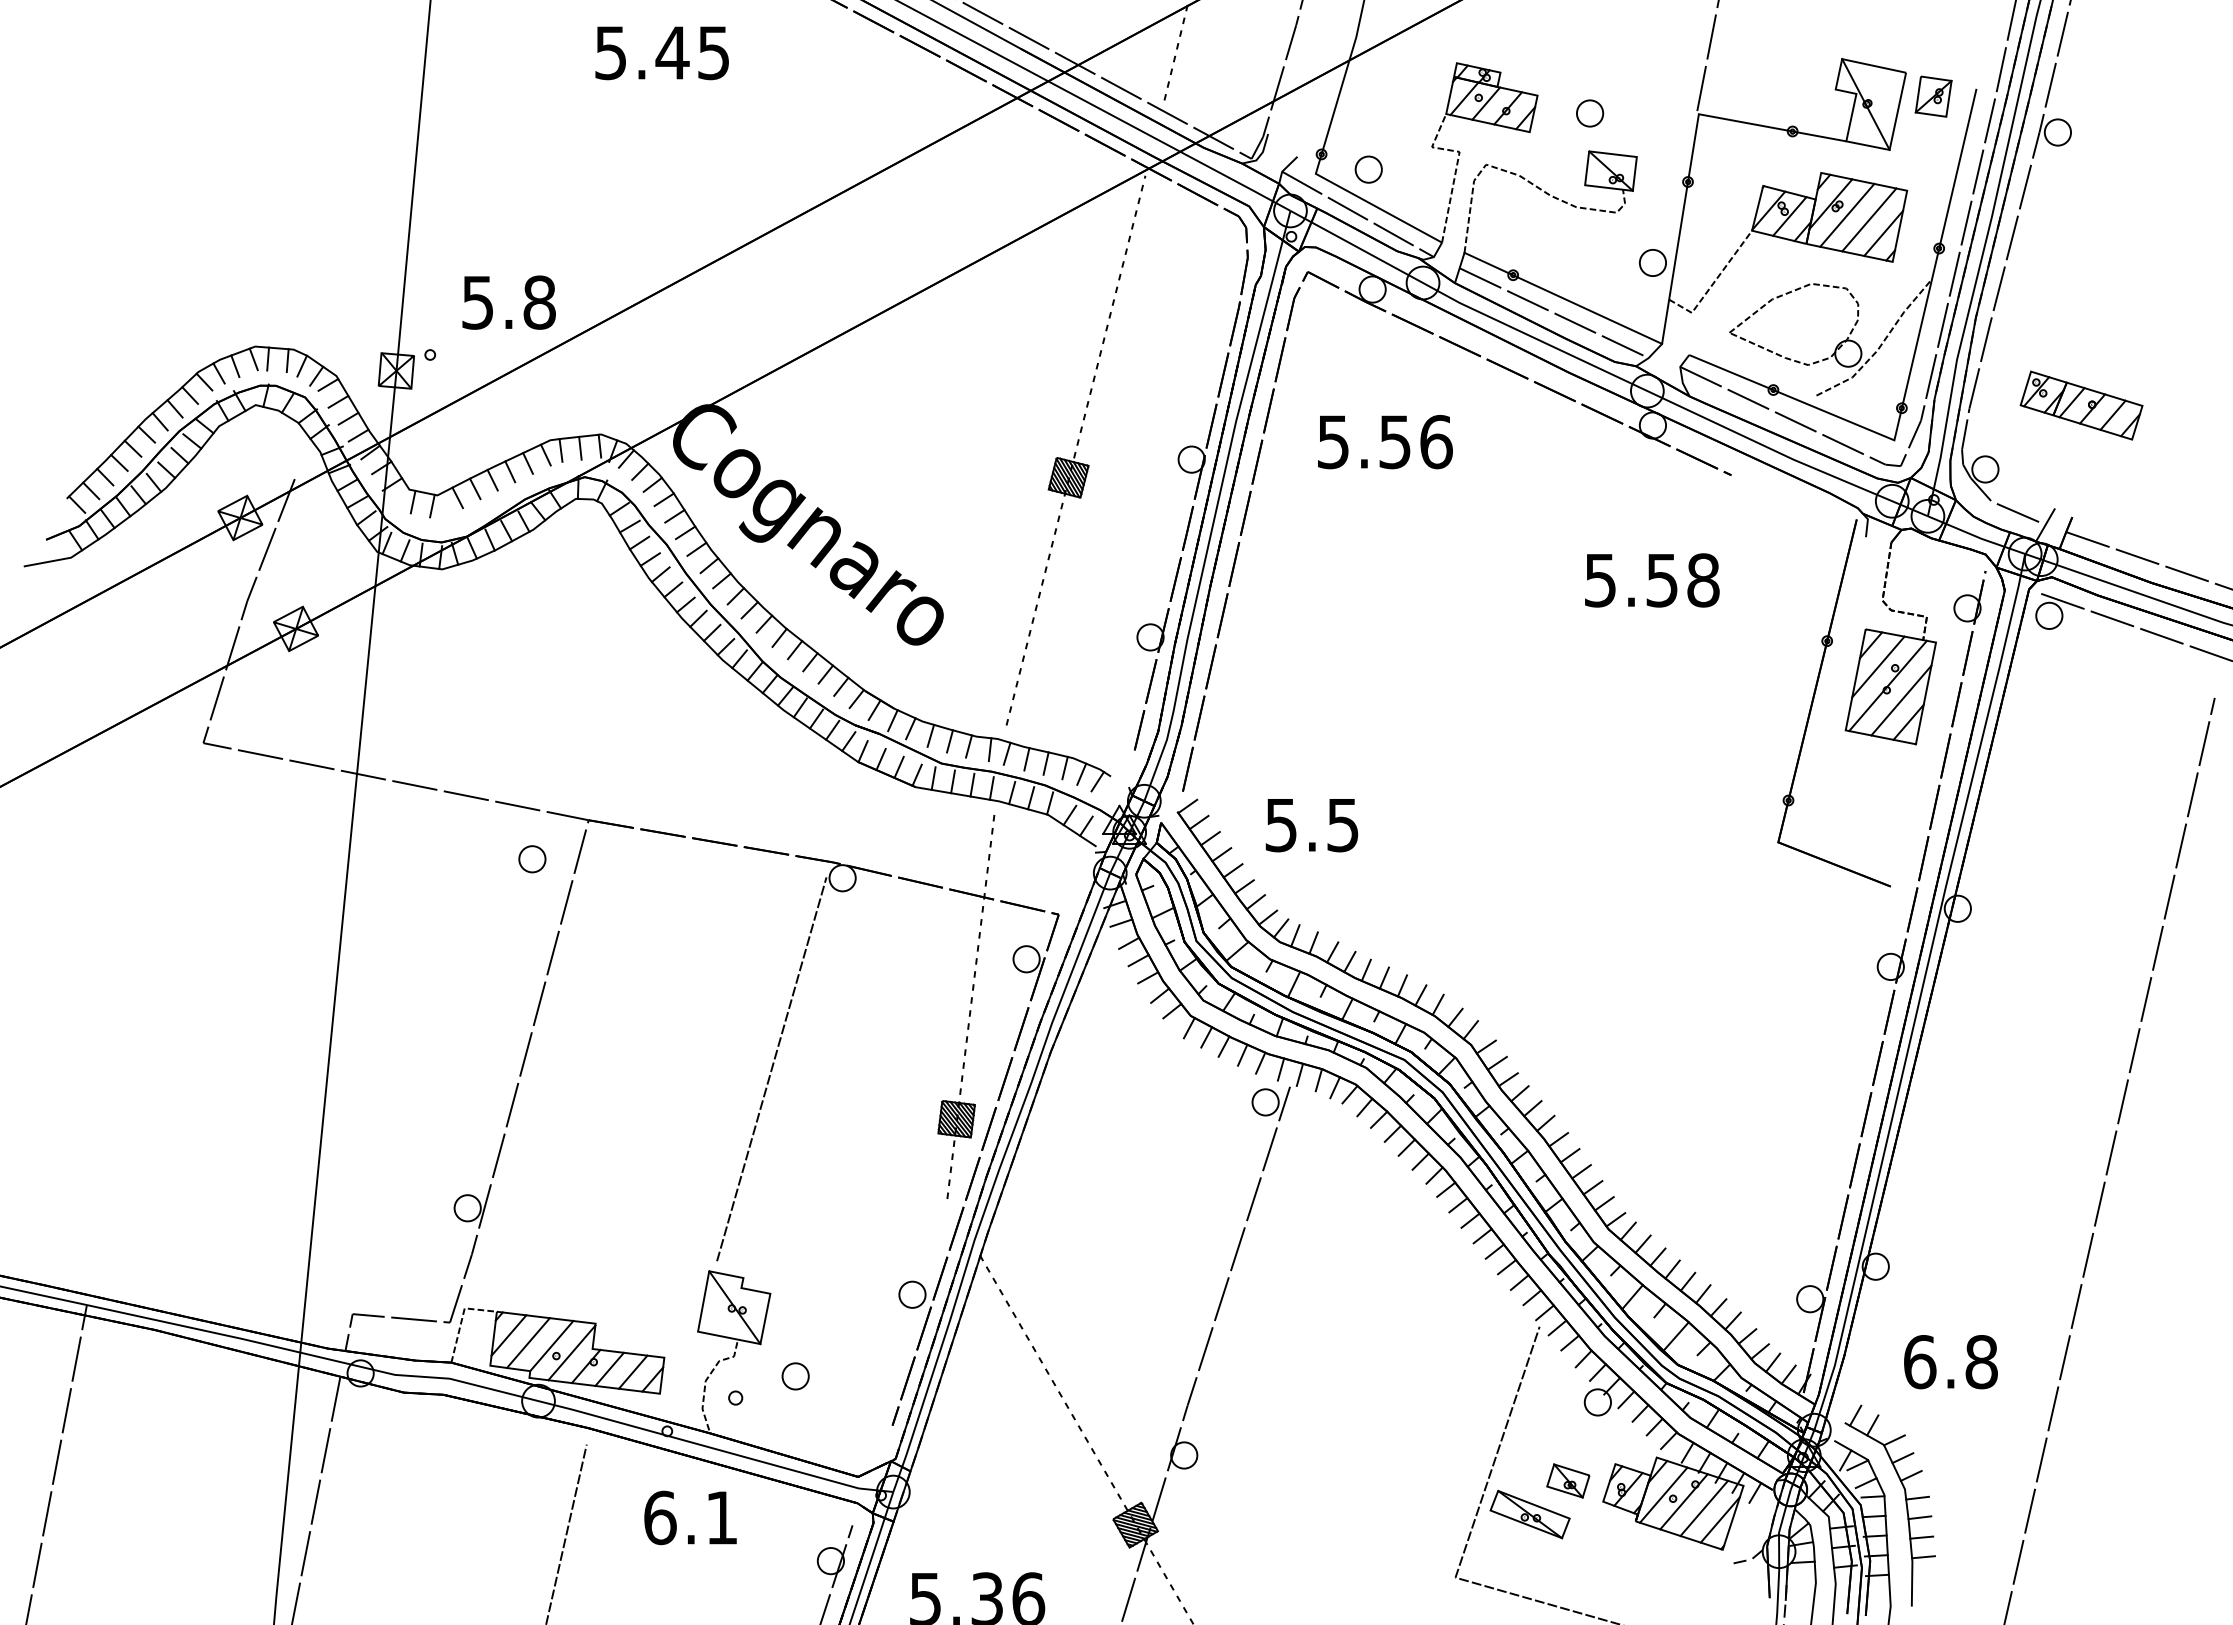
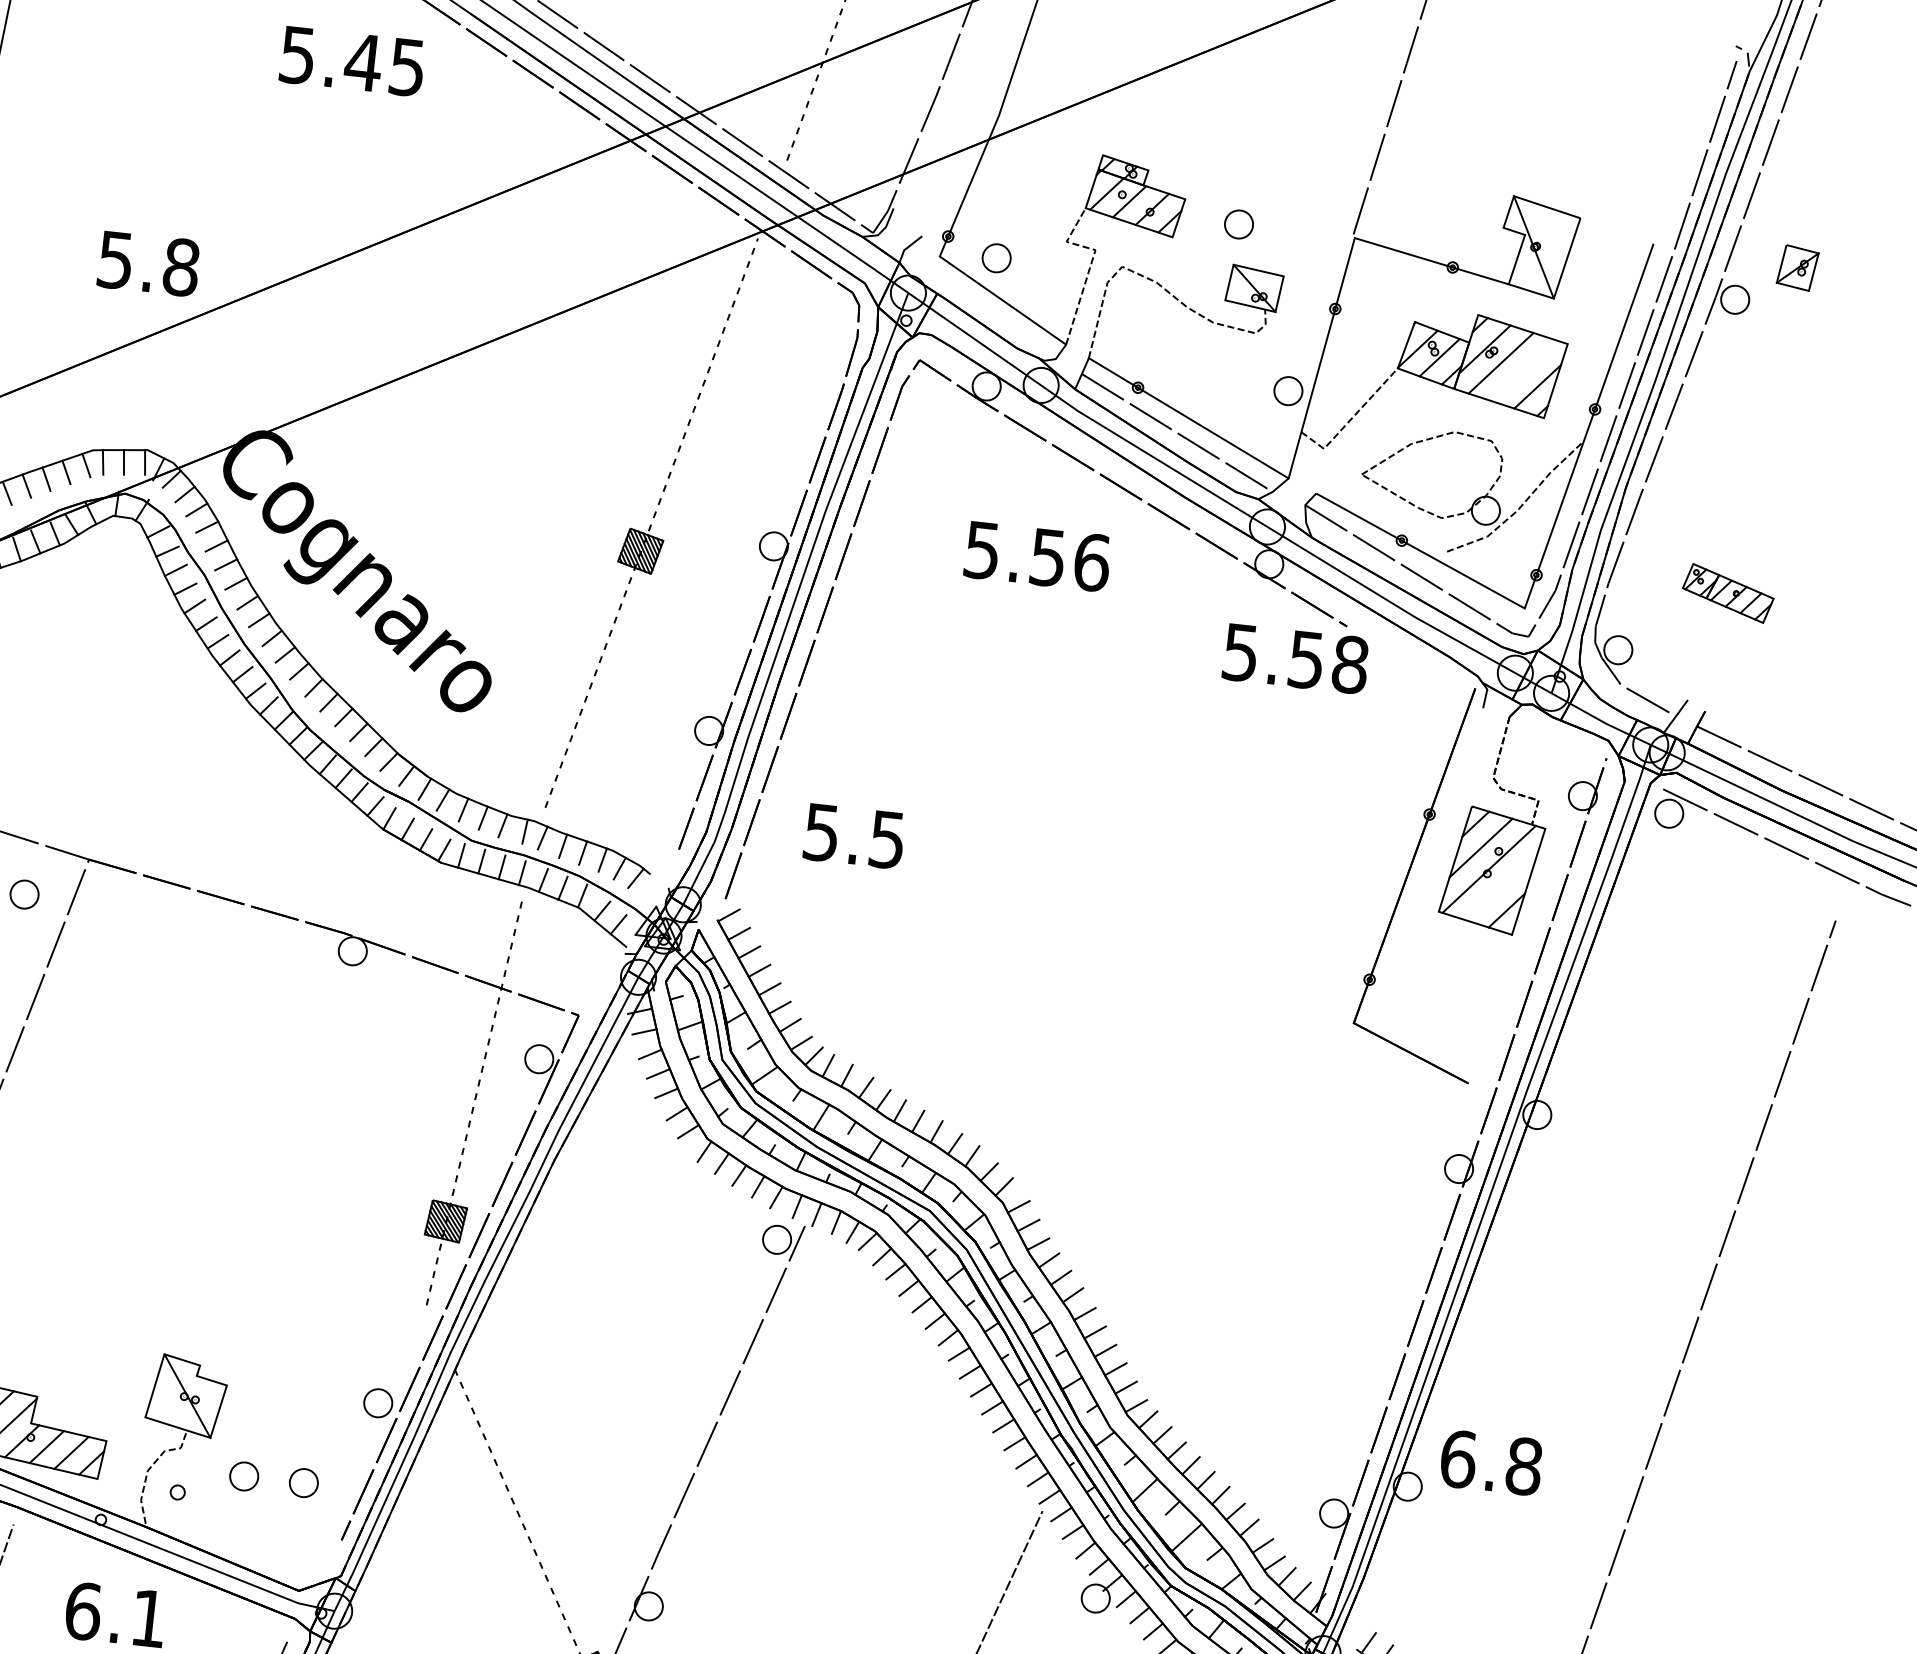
text: (661, 53) -> (351, 61), moved
part: (1933, 96) -> (1797, 267), moved
line: (1357, 214) -> (979, 304), removed
line: (1869, 219) -> (1524, 370), removed
text: (508, 302) -> (148, 263), moved
part: (2081, 405) -> (1728, 593), size x0.7
text: (1385, 442) -> (1037, 557), moved
text: (1652, 580) -> (1296, 658), moved
line: (1901, 700) -> (1501, 886), removed
text: (1311, 825) -> (853, 836), moved
line: (771, 1069) -> (254, 1146), removed
text: (1950, 1362) -> (1490, 1463), moved
part: (851, 1376) -> (303, 1483), added

